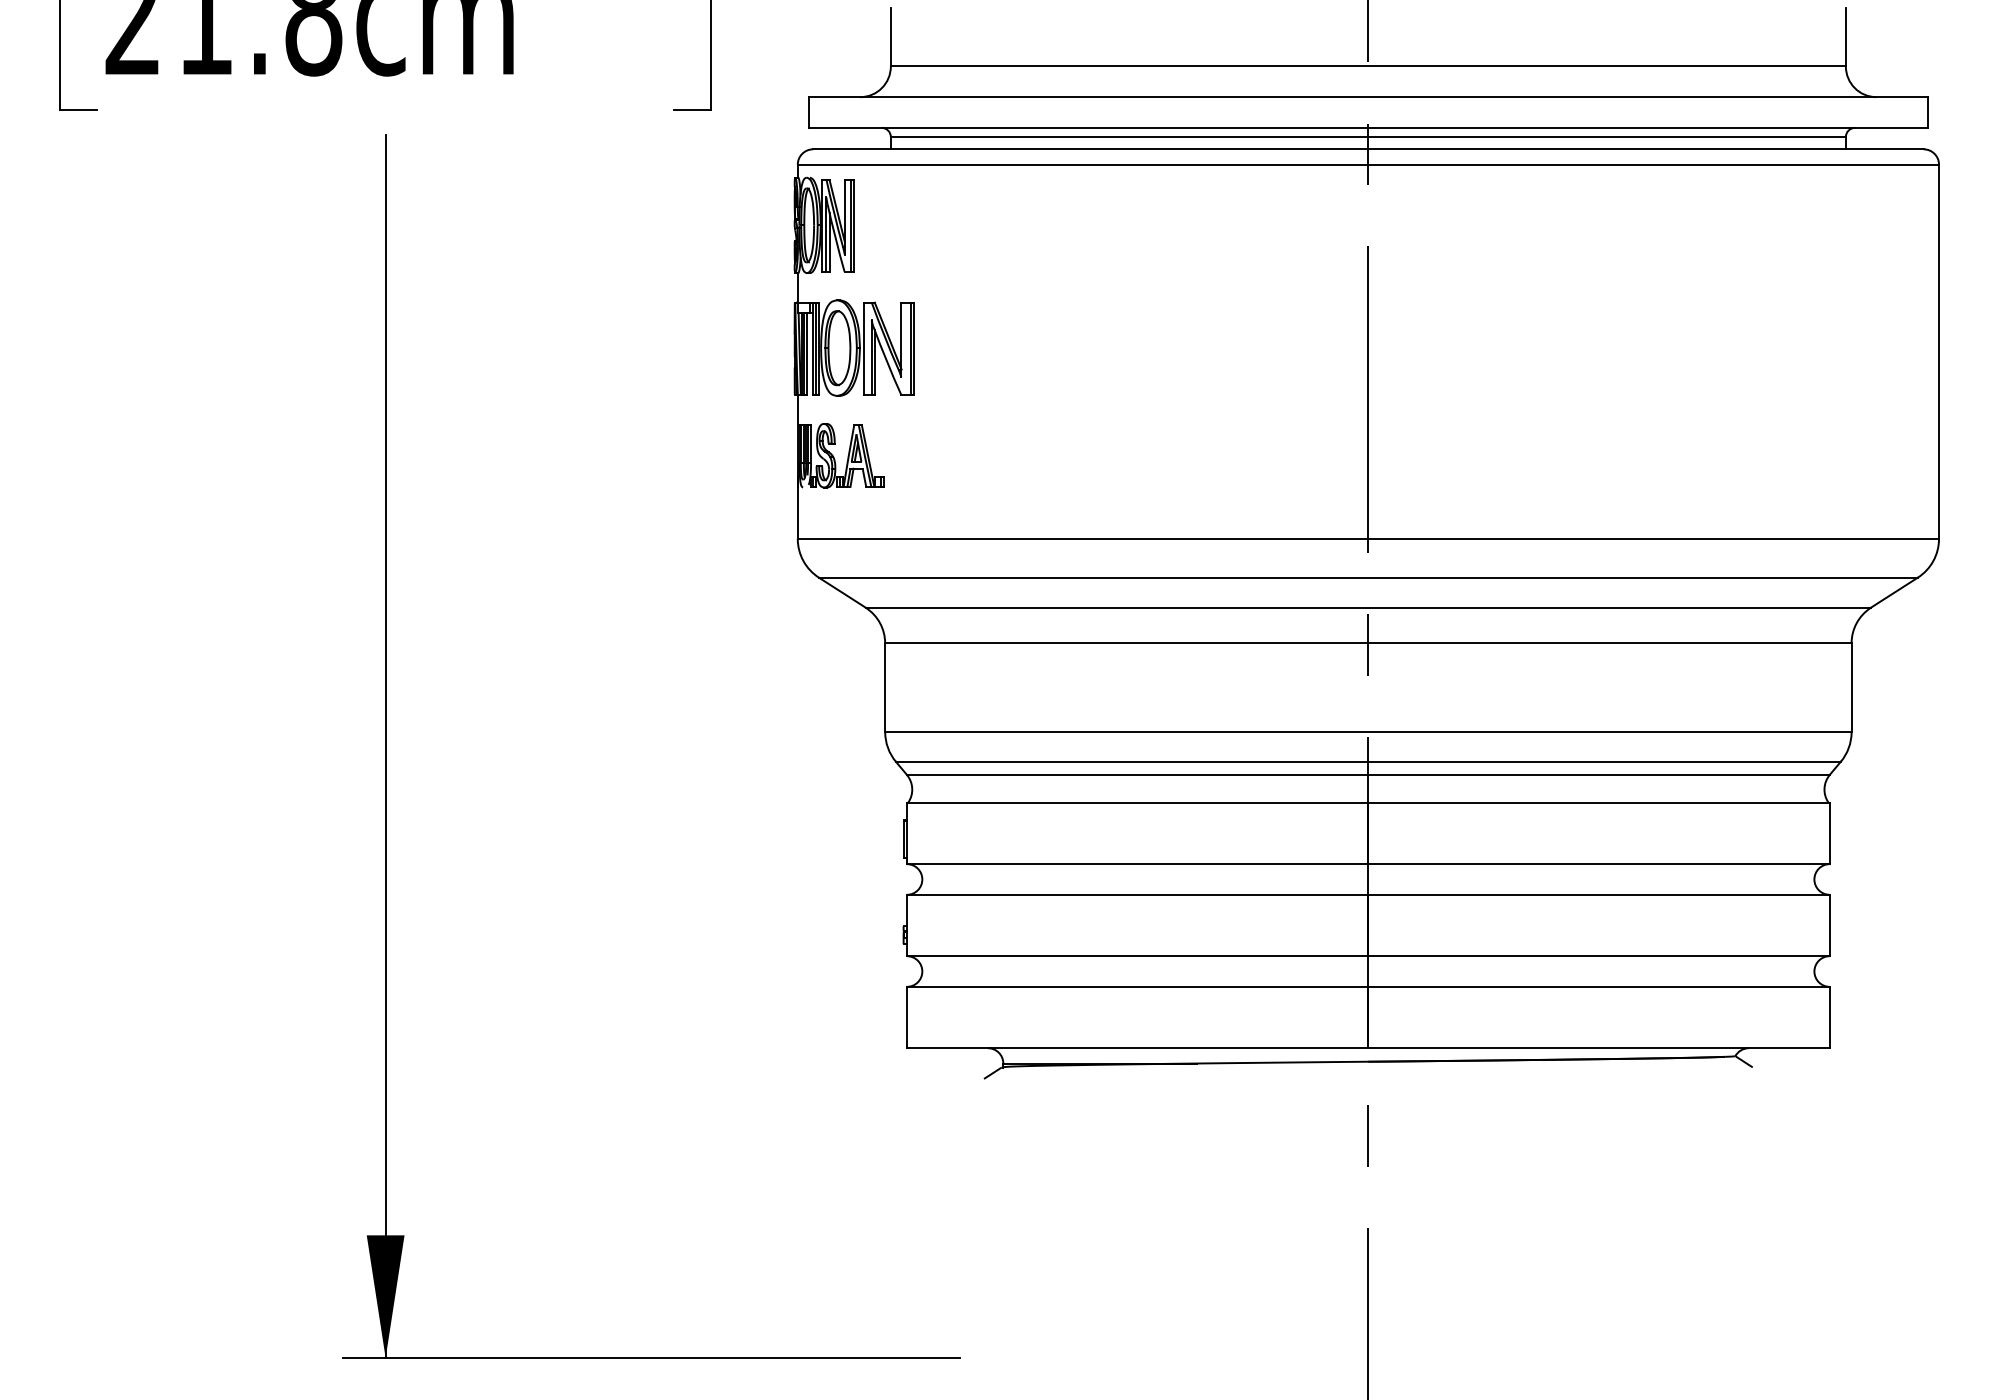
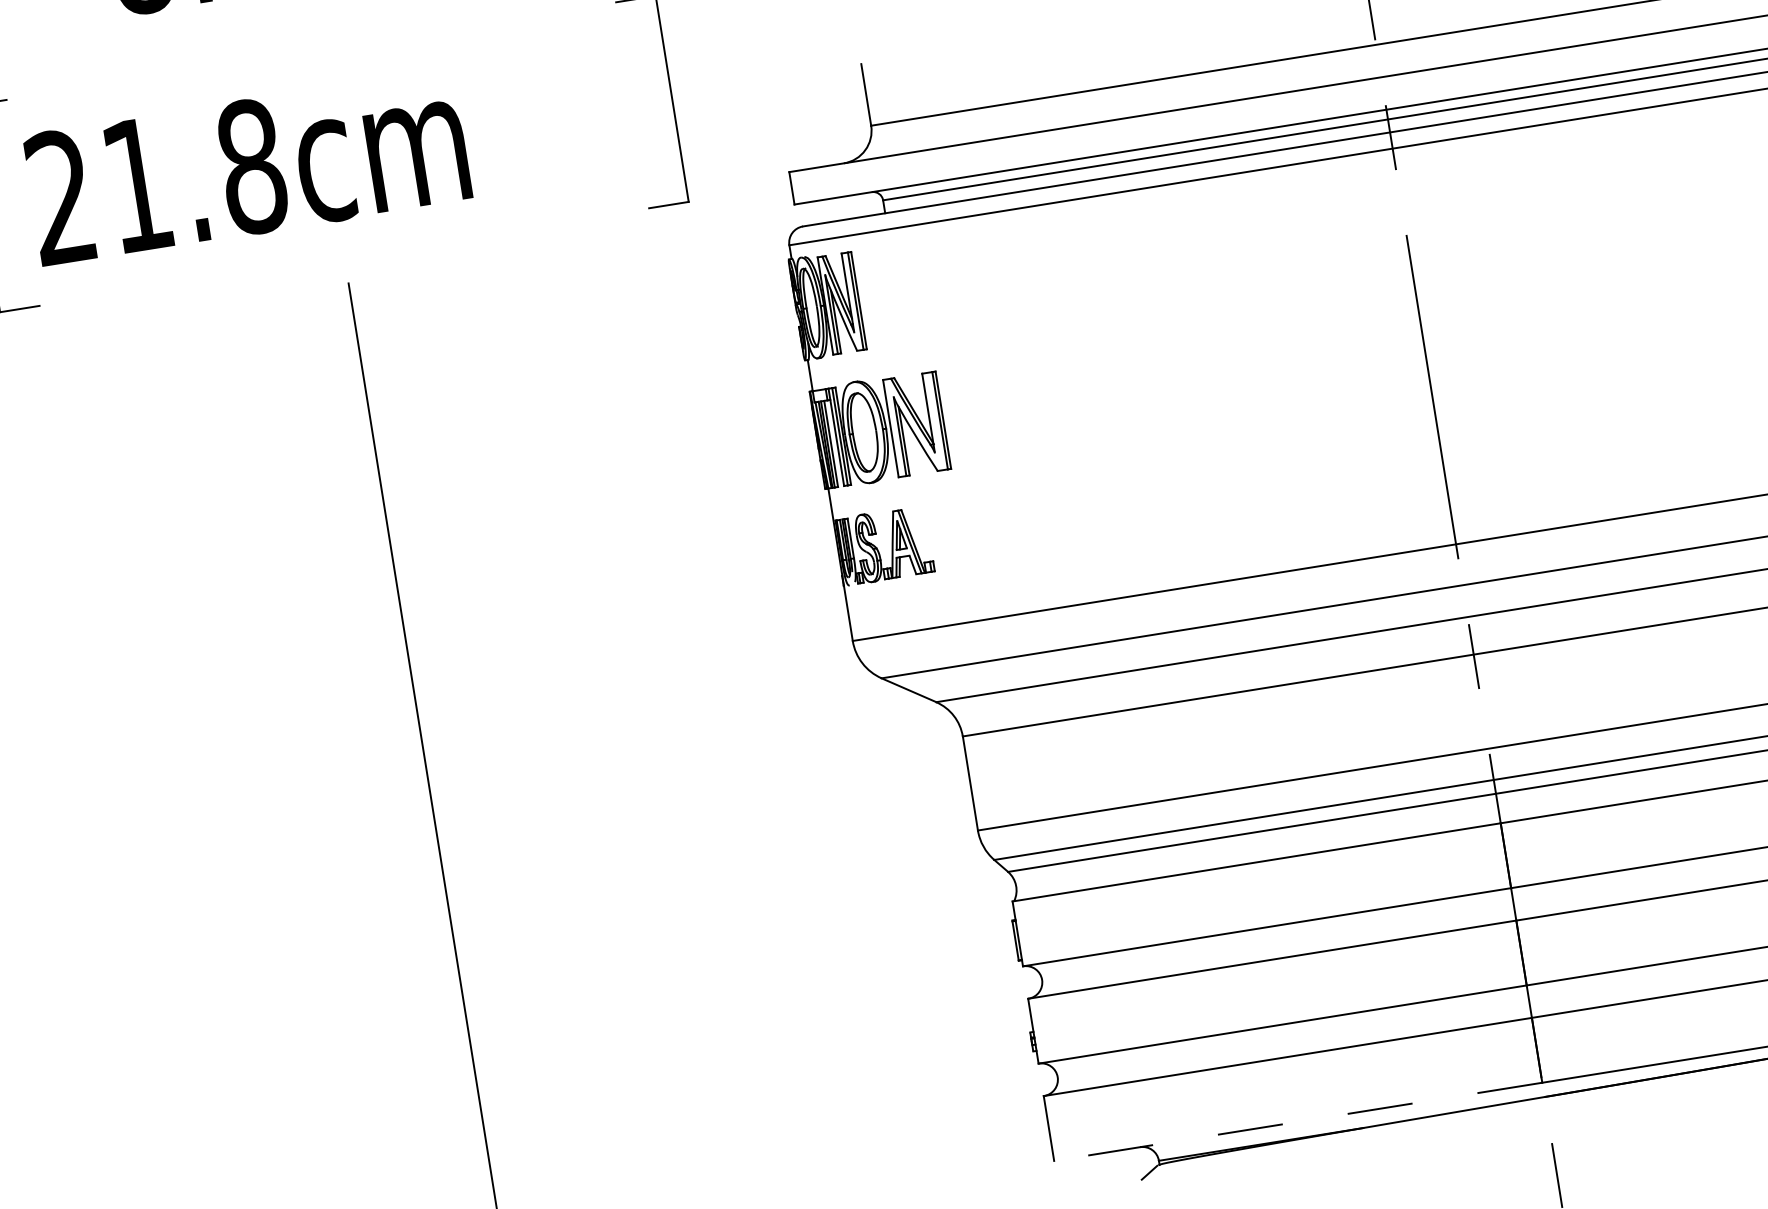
line: (1137, 1048) -> (1298, 1122), solid -> dashed

